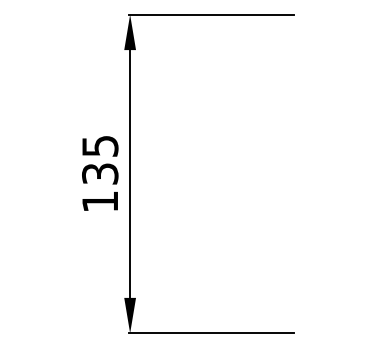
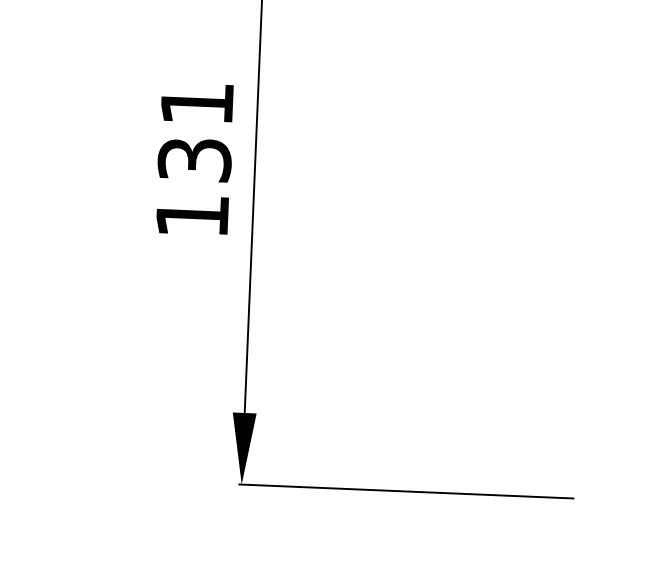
text: (100, 146) -> (197, 104), 135 -> 131

